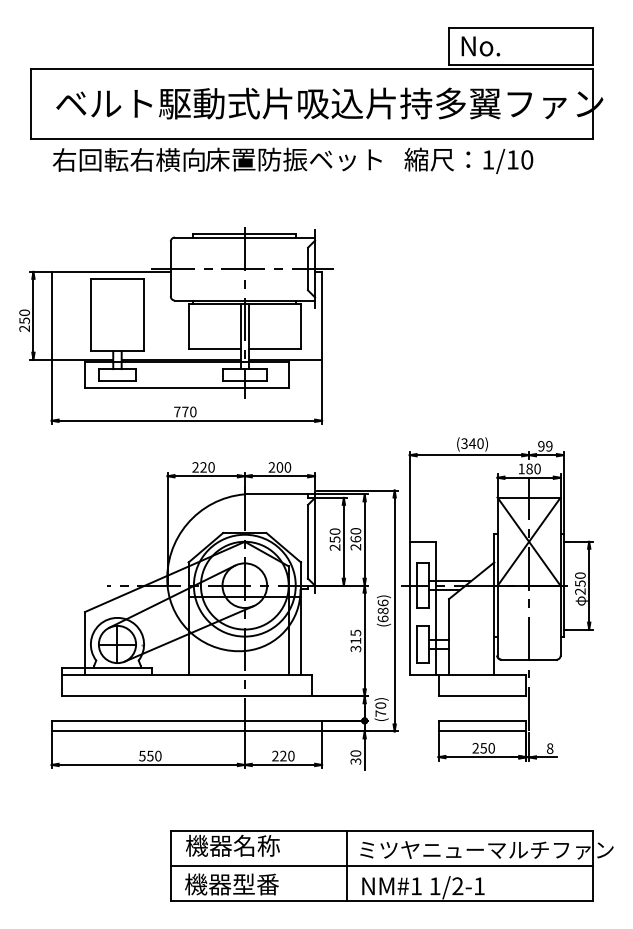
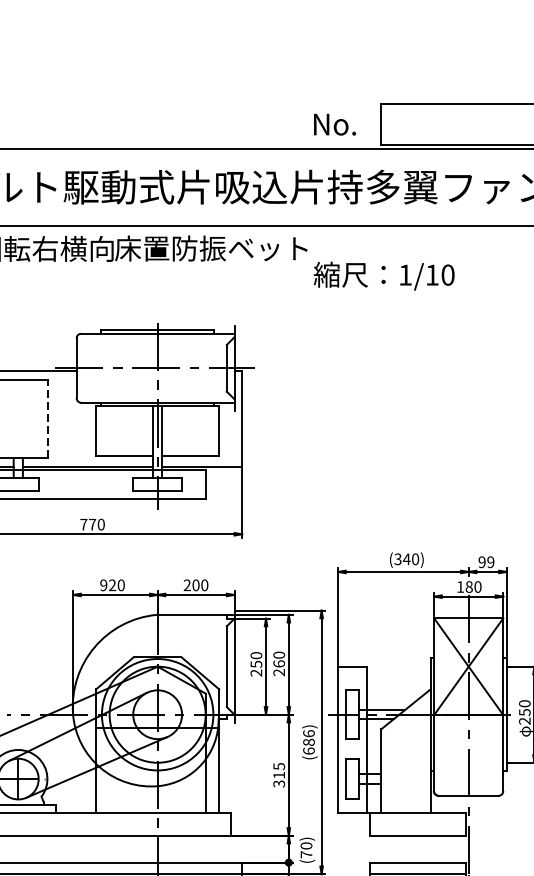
text: (480, 46) -> (334, 124), moved
text: (468, 160) -> (383, 275), moved
line: (144, 315) -> (47, 419), solid -> dashed
text: (195, 467) -> (103, 585), 220 -> 920

